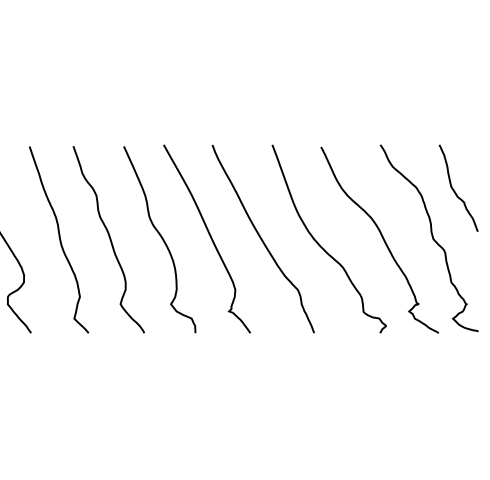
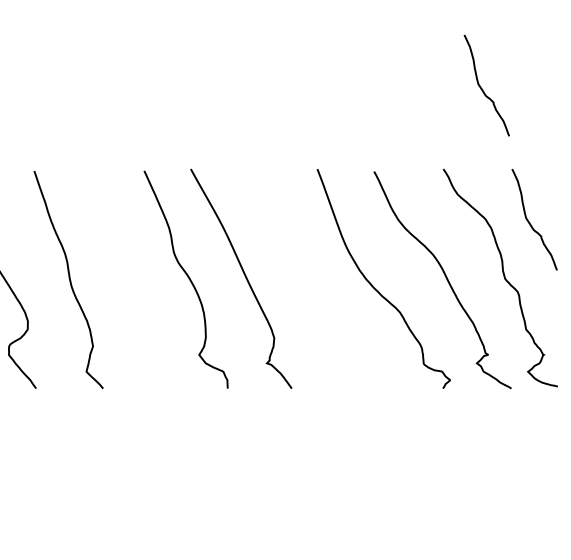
curve: (413, 74) -> (481, 87), added
curve: (262, 238) -> (305, 278), removed
curve: (109, 239) -> (127, 279), removed

